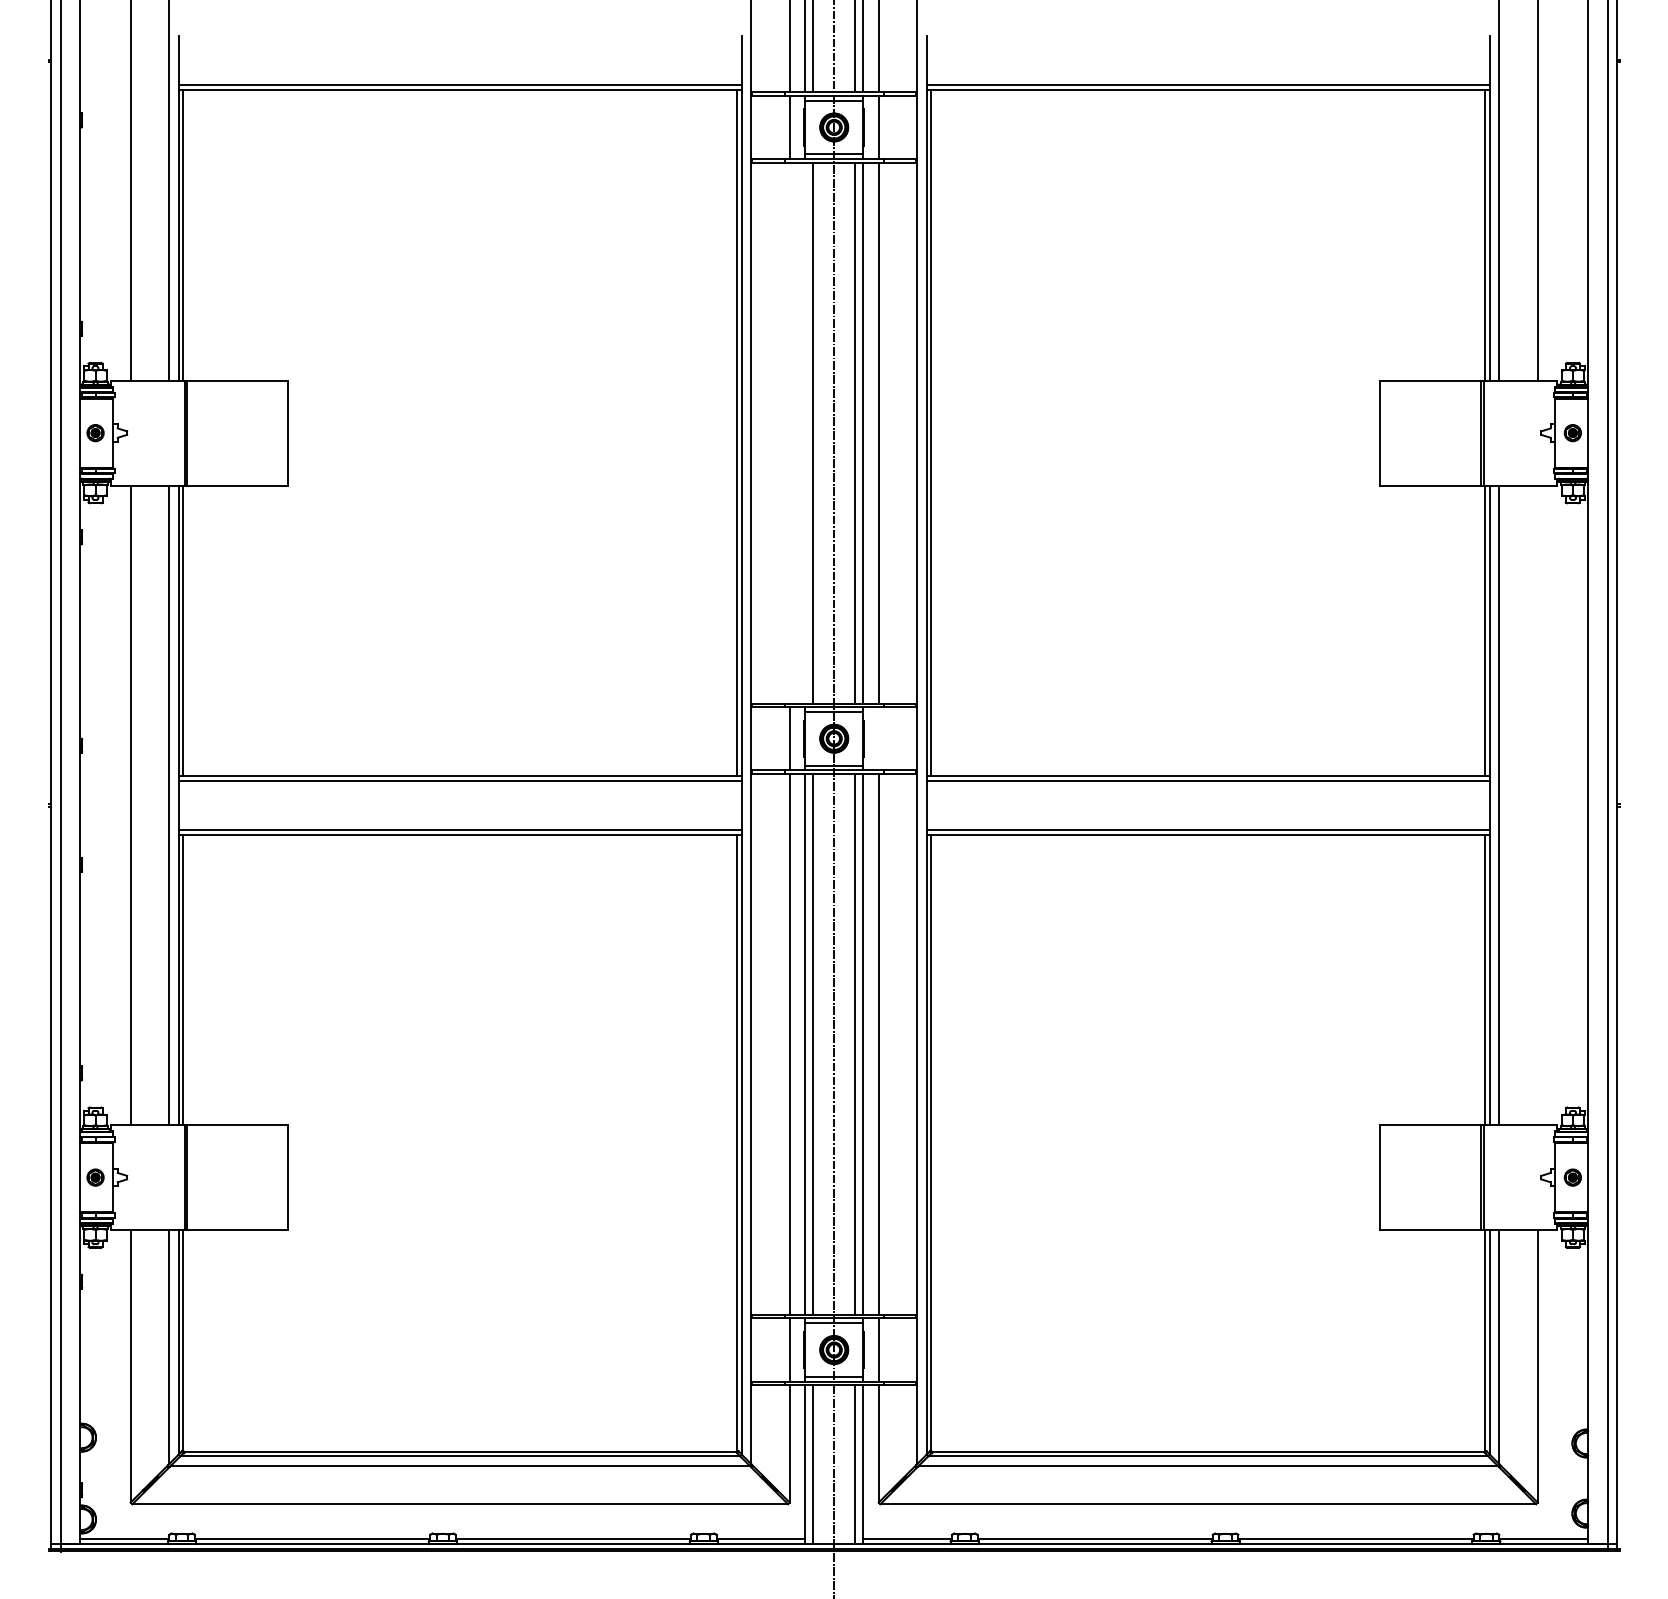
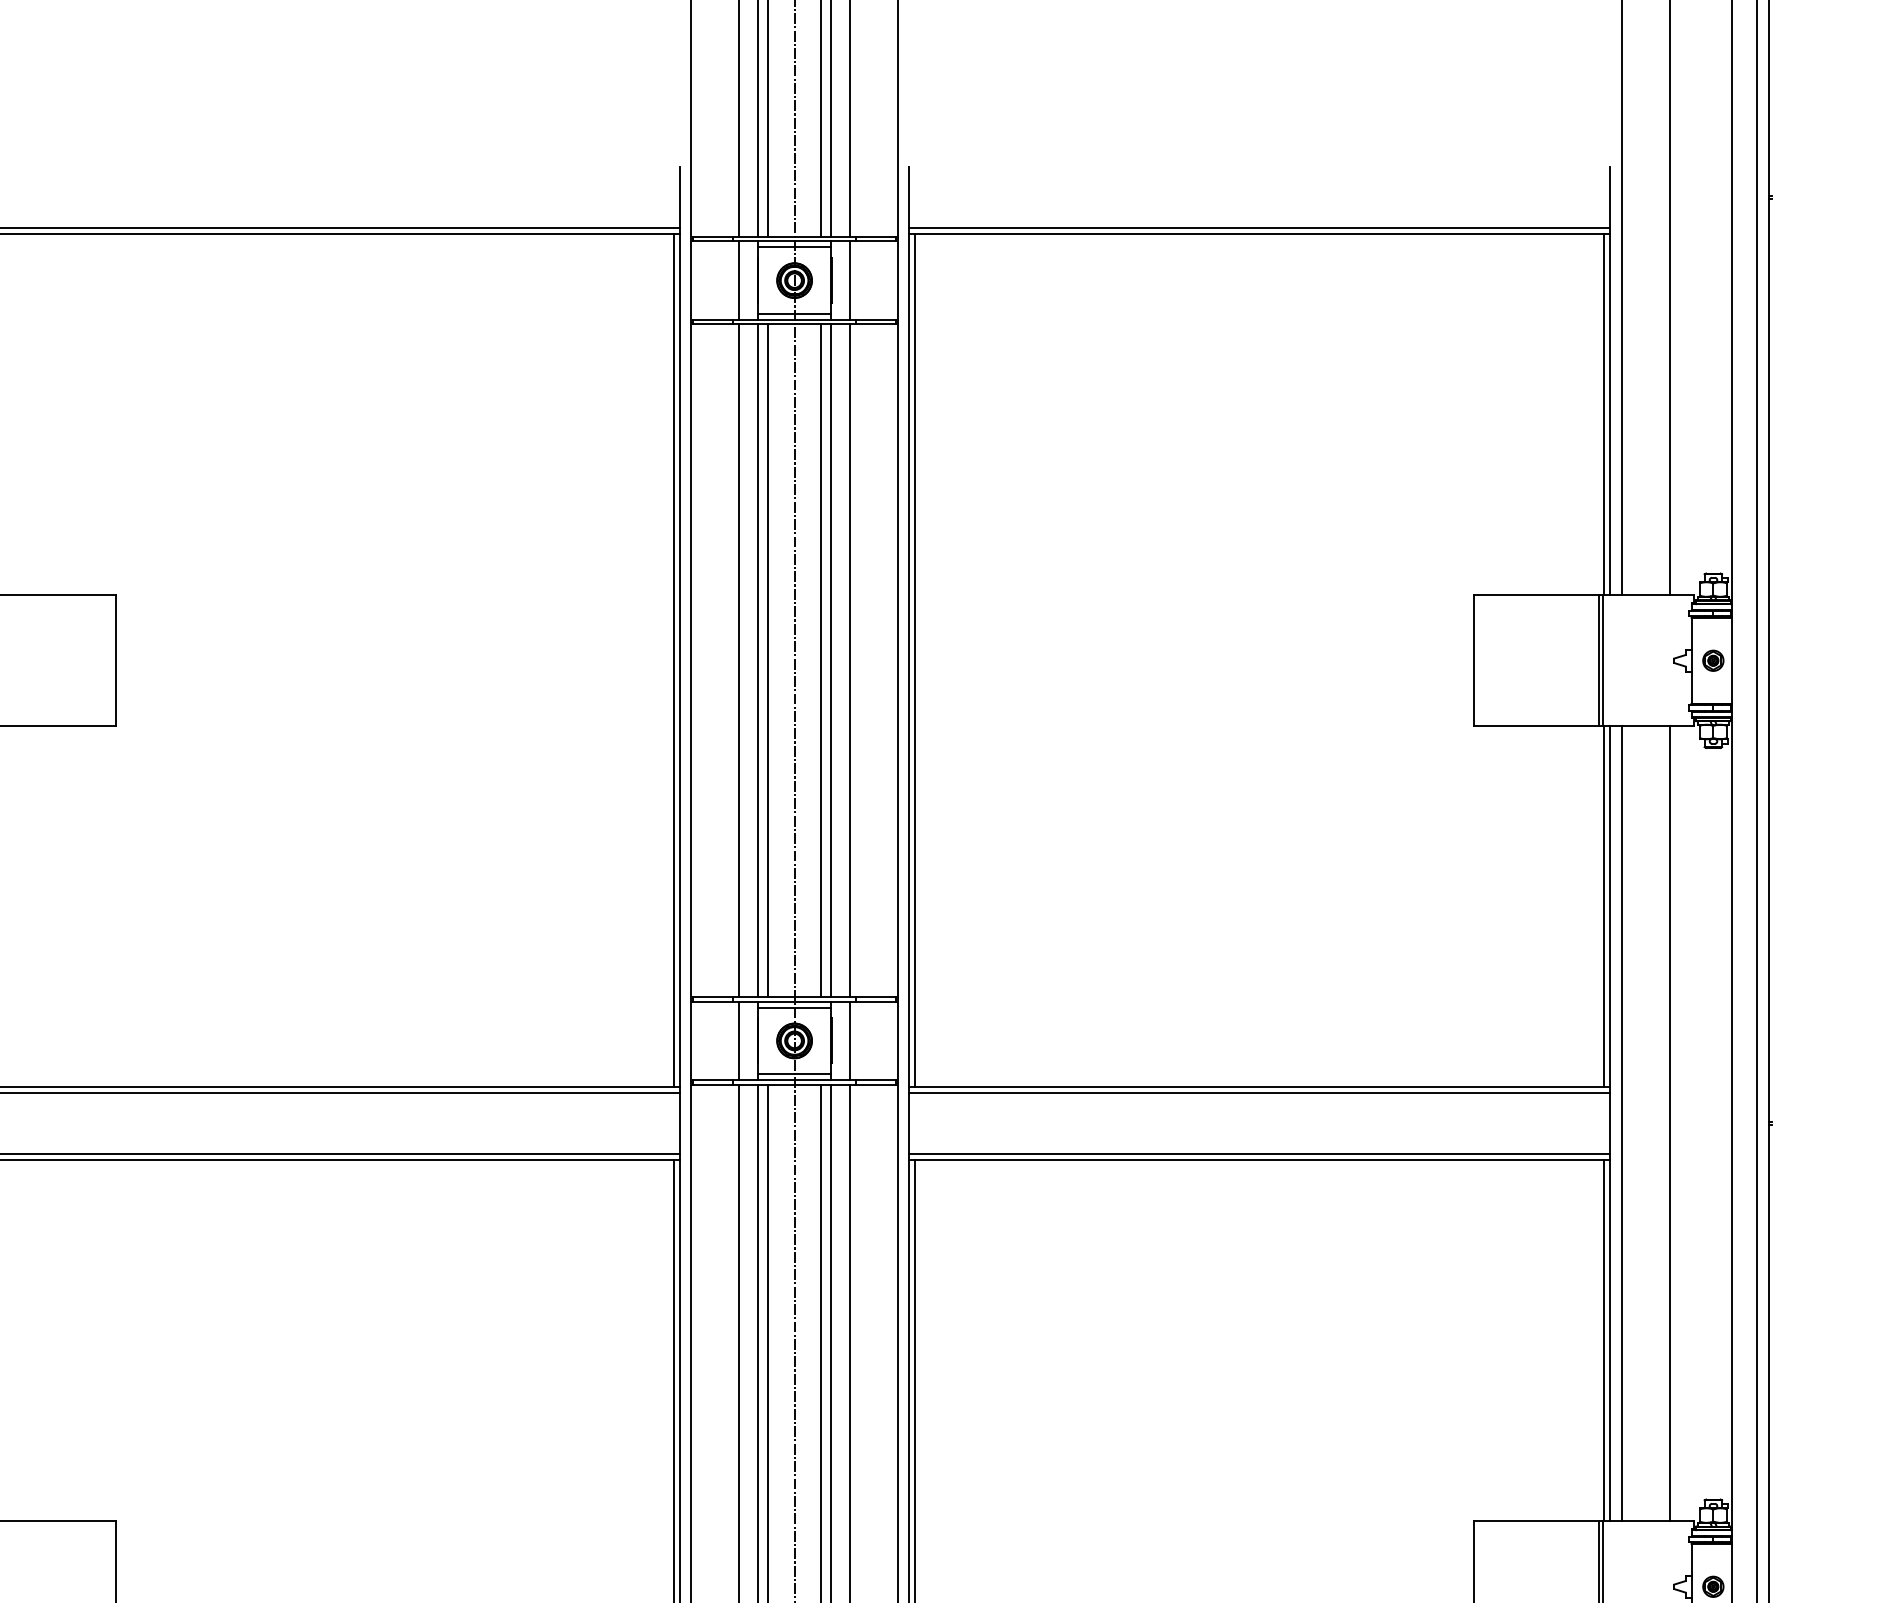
line: (789, 432) -> (738, 660), added
line: (805, 432) -> (758, 660), added
line: (878, 738) -> (849, 1040), added
line: (1537, 805) -> (1669, 1123), added

